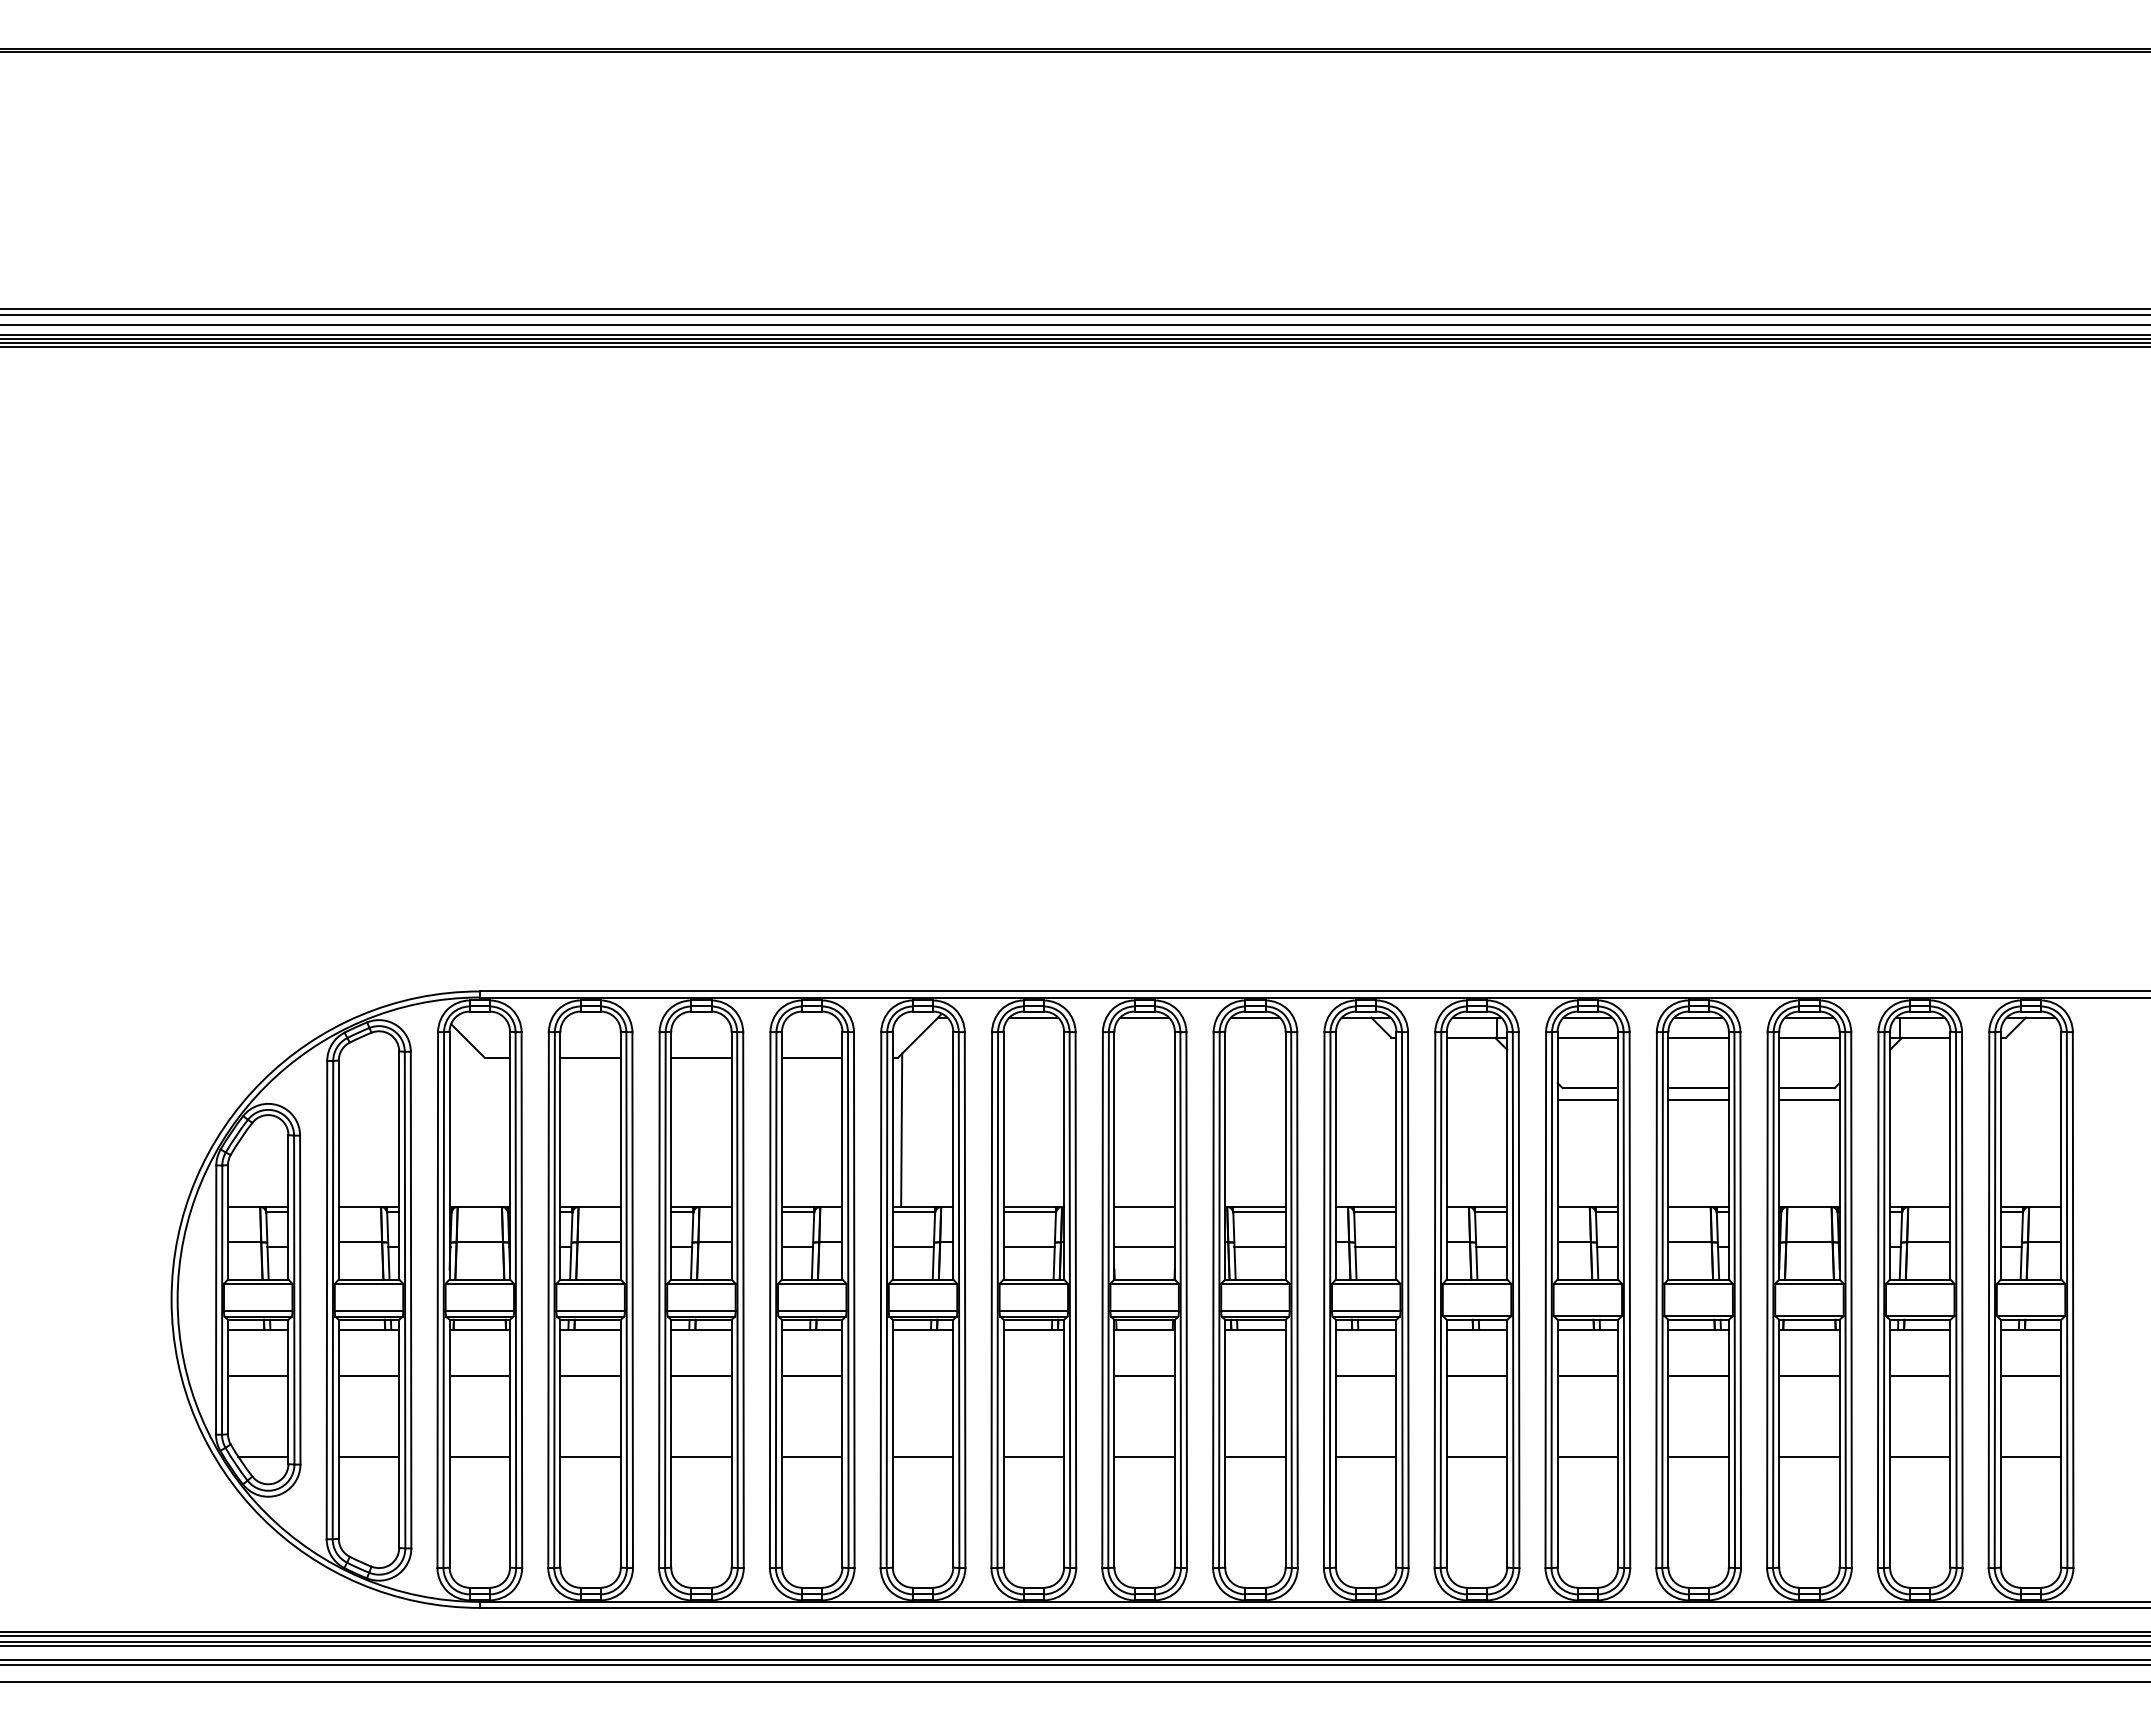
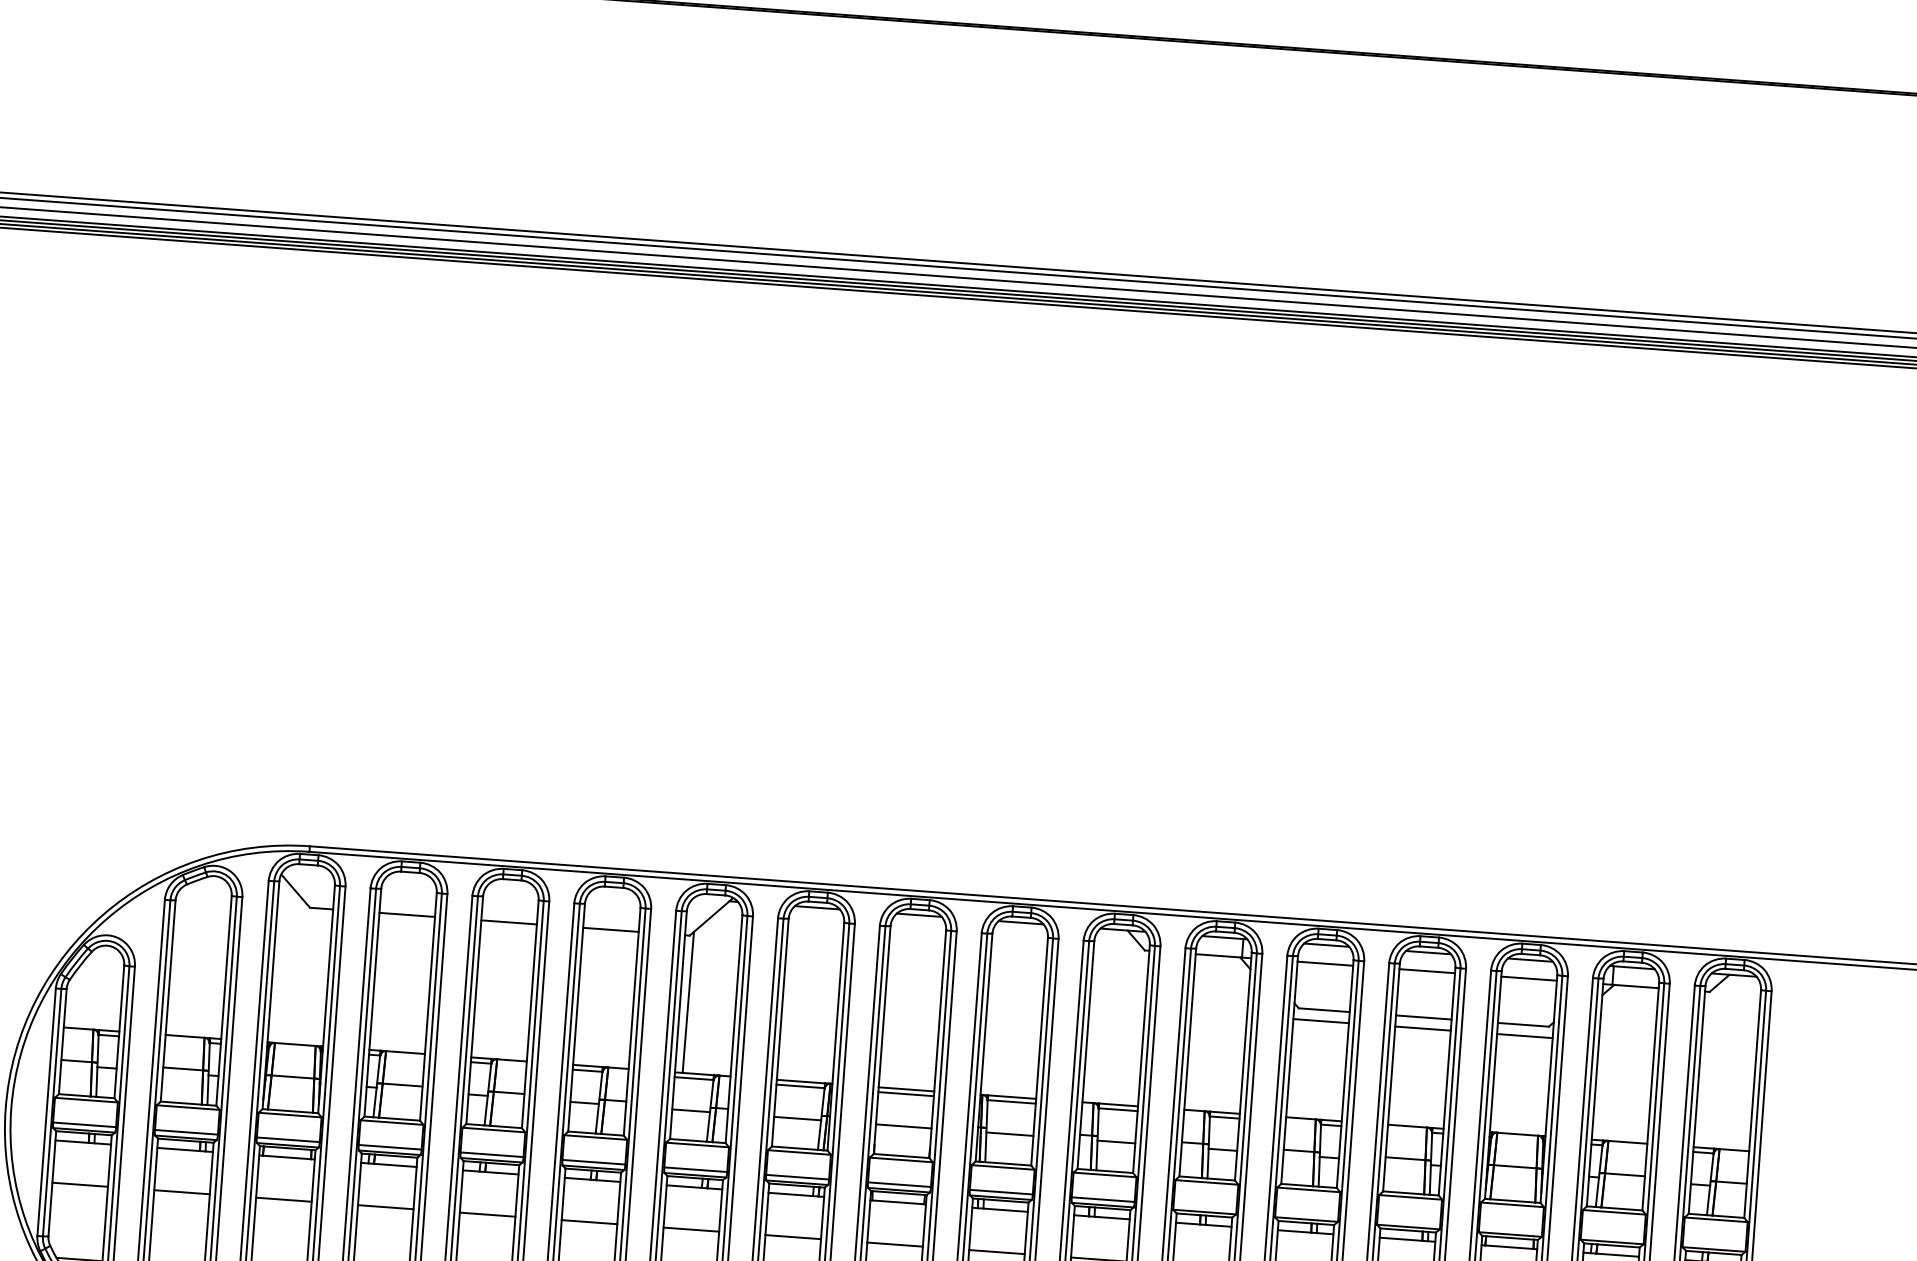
line: (1144, 1212) -> (906, 1094), added
line: (922, 1375) -> (690, 1229), added
line: (1033, 1375) -> (792, 1236), added
line: (1255, 1375) -> (997, 1251), added

